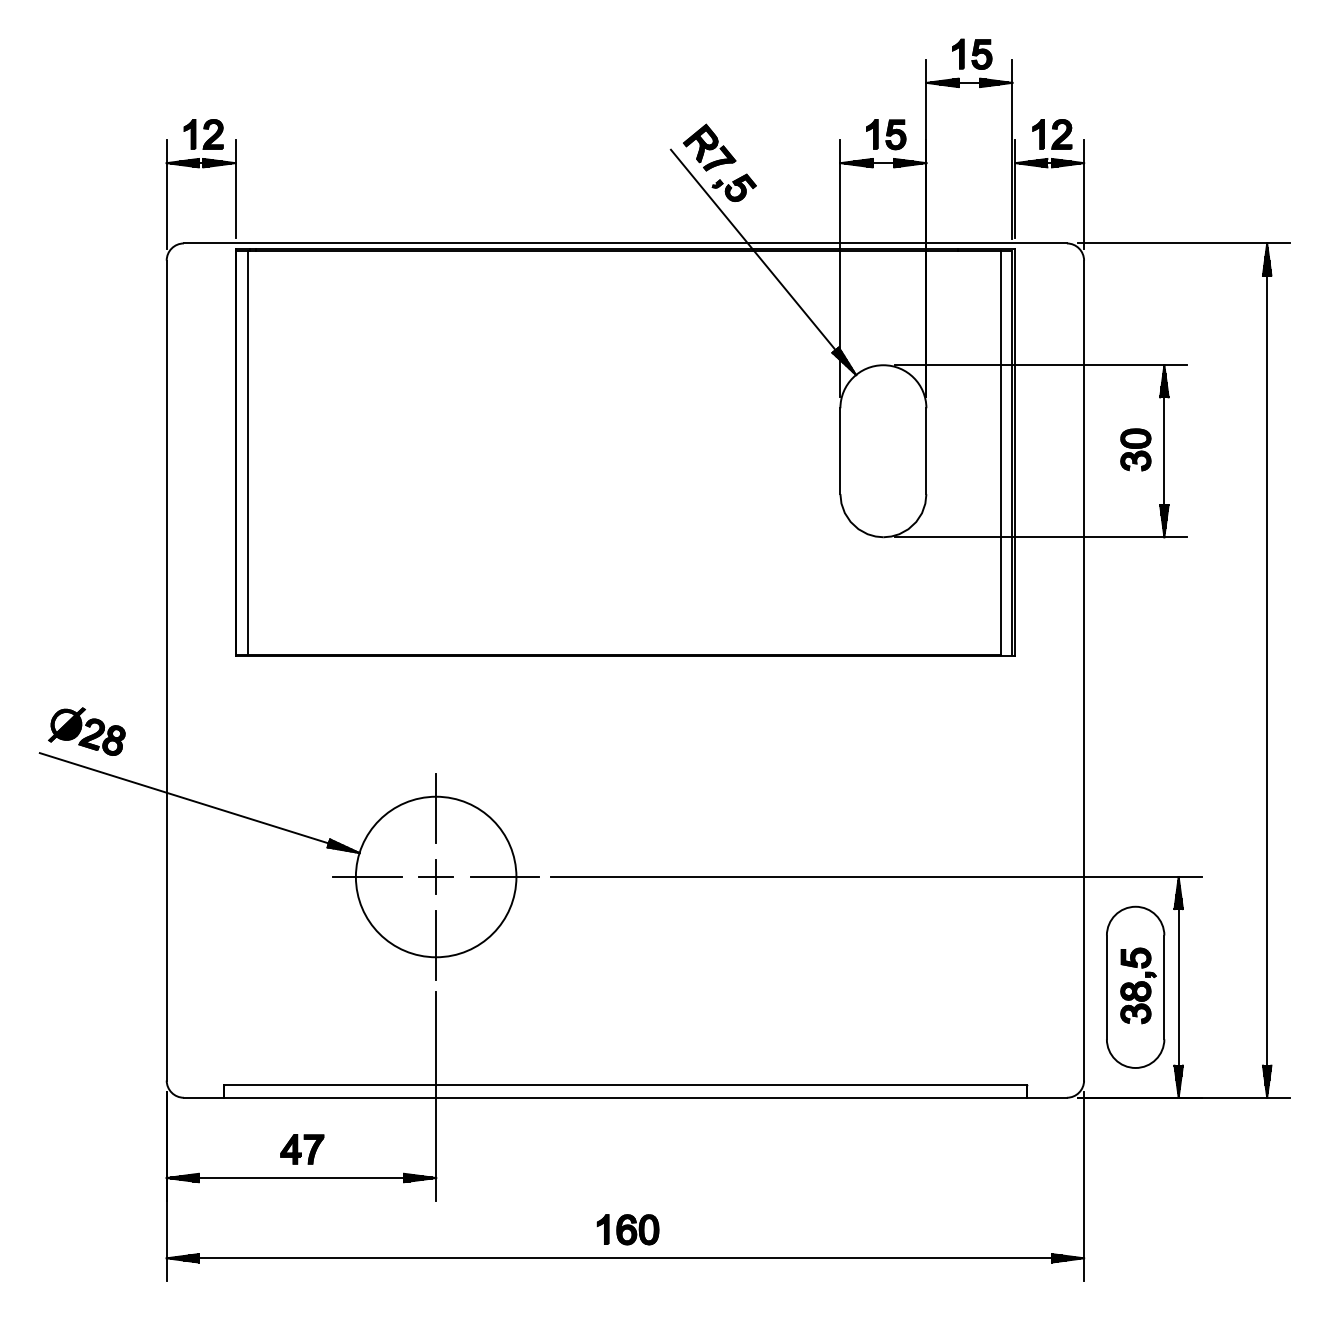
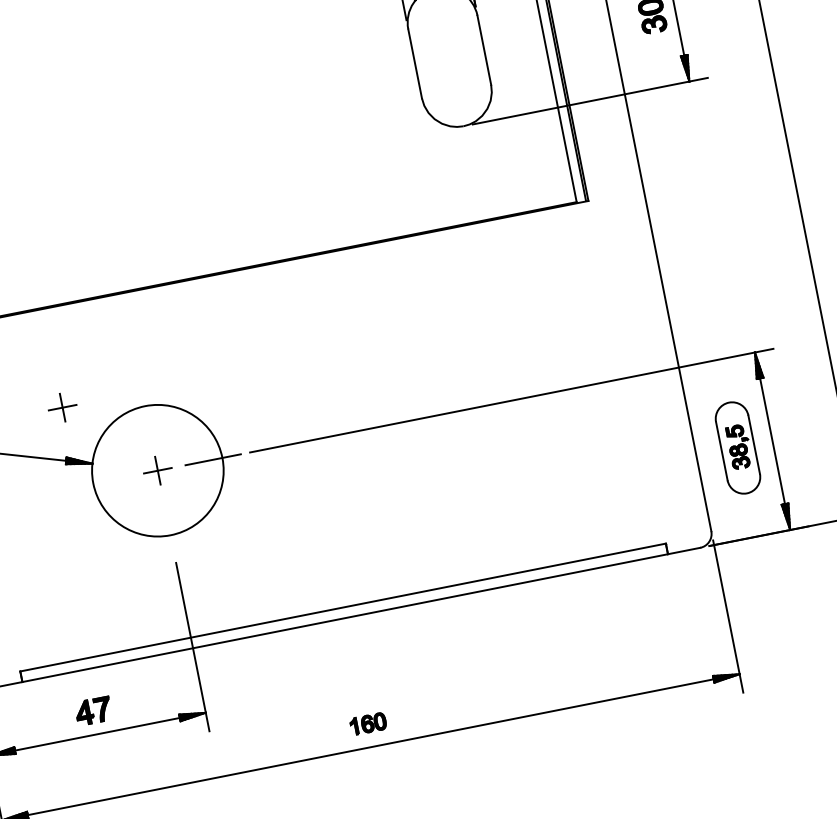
part: (336, 778) -> (62, 407), added
line: (436, 807) -> (147, 414), removed
line: (366, 877) -> (101, 482), removed
line: (436, 945) -> (169, 525), removed
part: (1135, 986) -> (737, 447), size x0.7
part: (627, 1229) -> (367, 723), size x0.7

